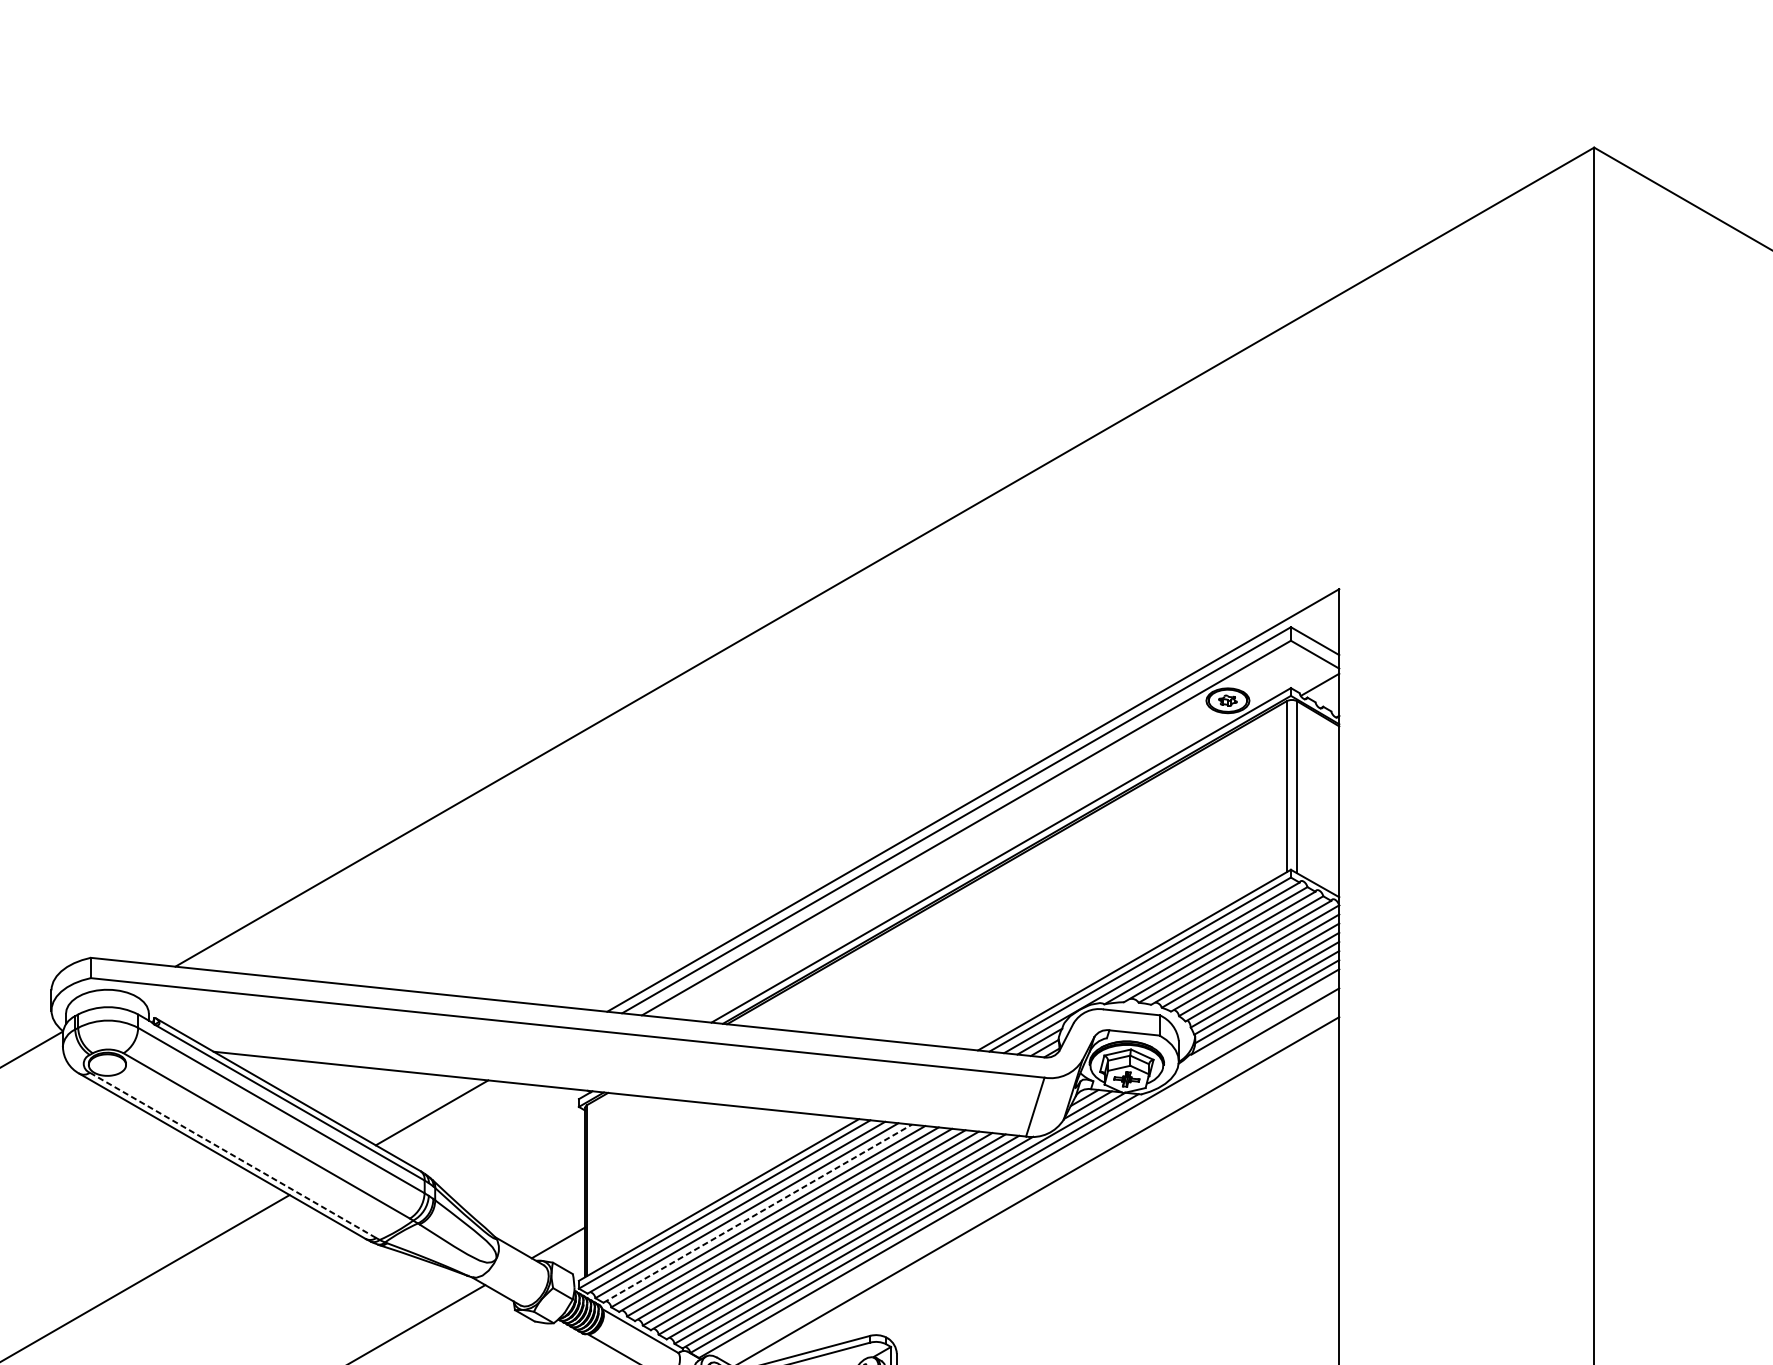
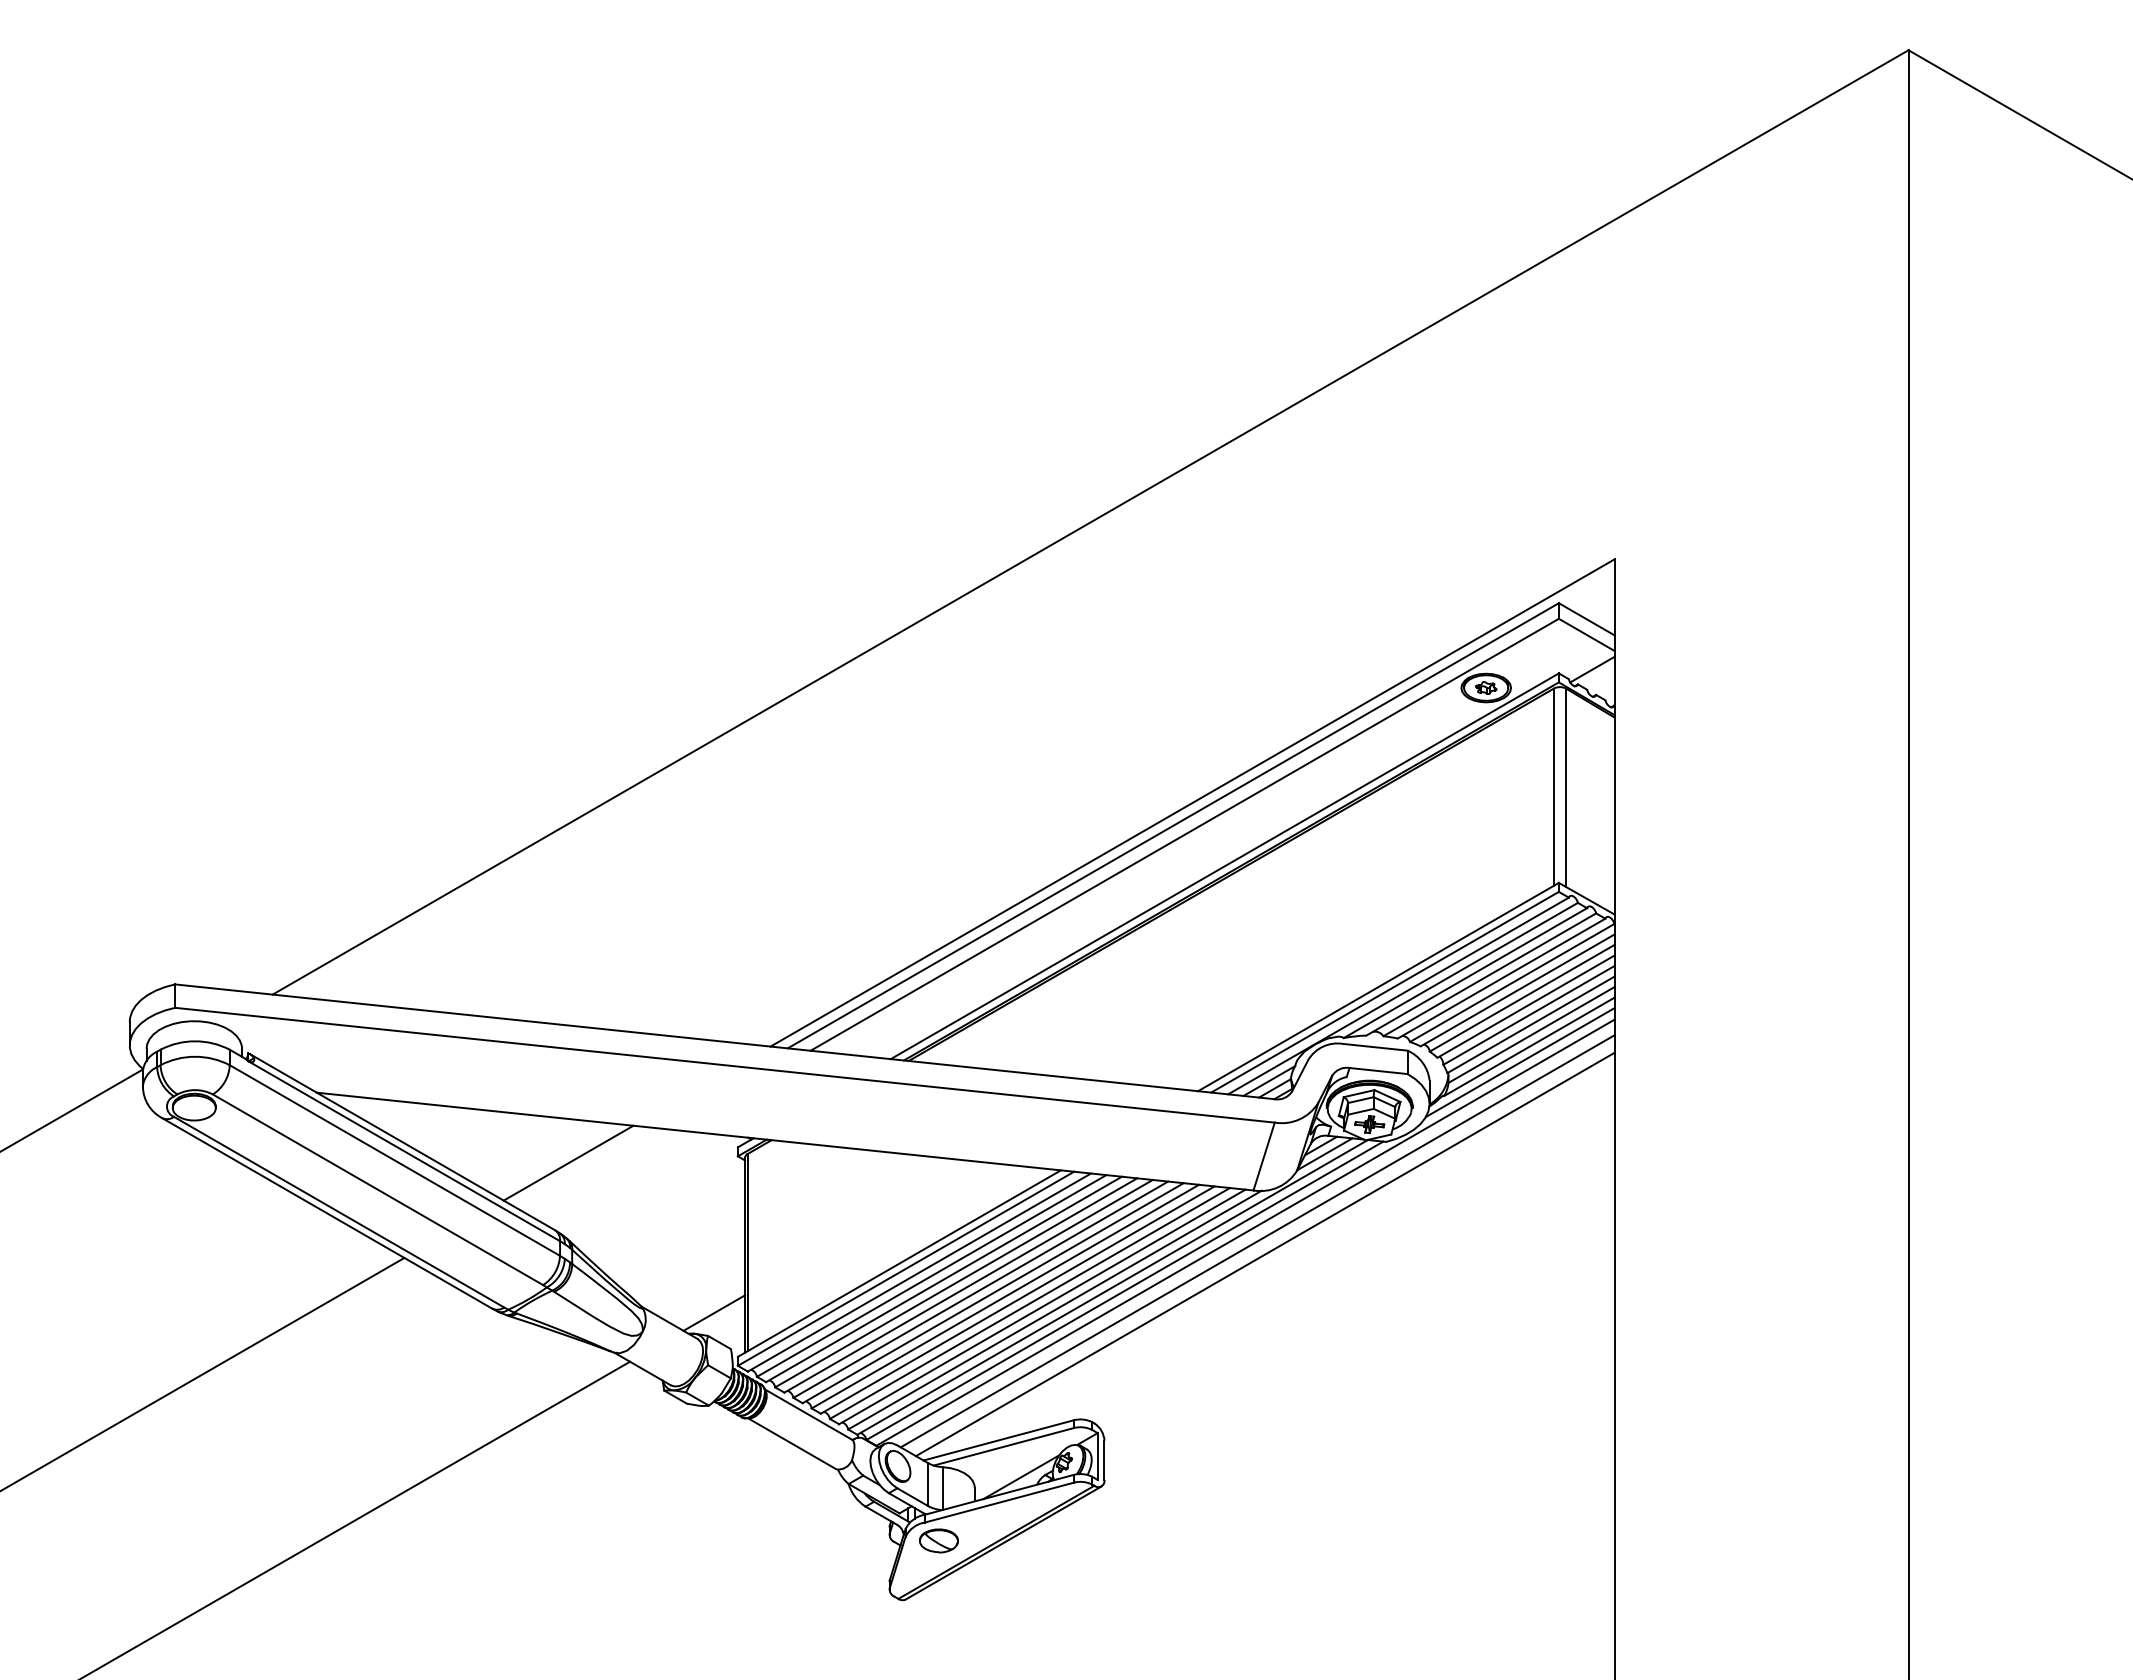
line: (1256, 1025) -> (1519, 1062), added
line: (233, 1155) -> (339, 1212), dashed -> solid
line: (1029, 1180) -> (1257, 1241), added
line: (758, 1213) -> (944, 1279), dashed -> solid

